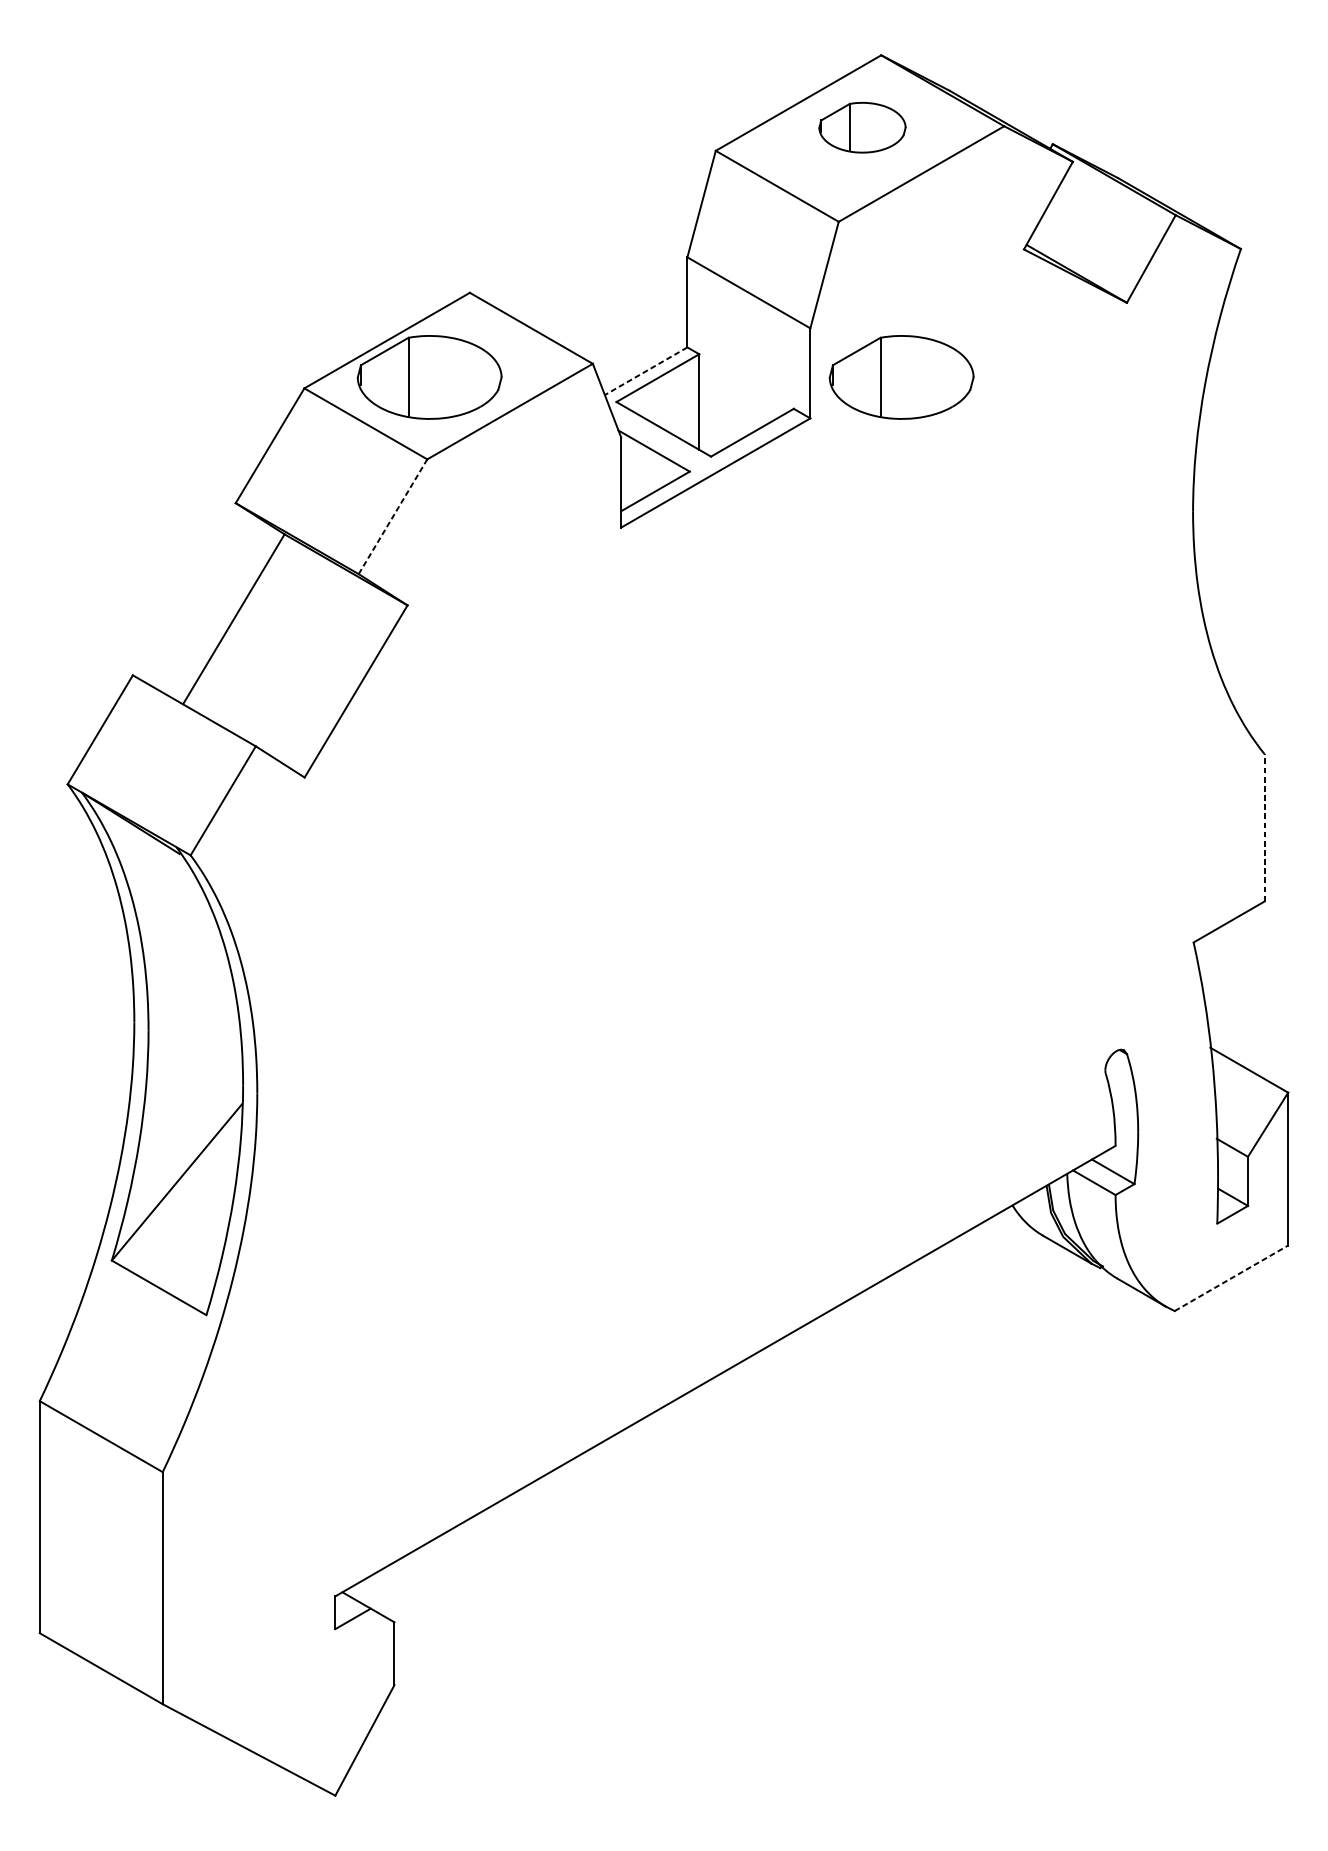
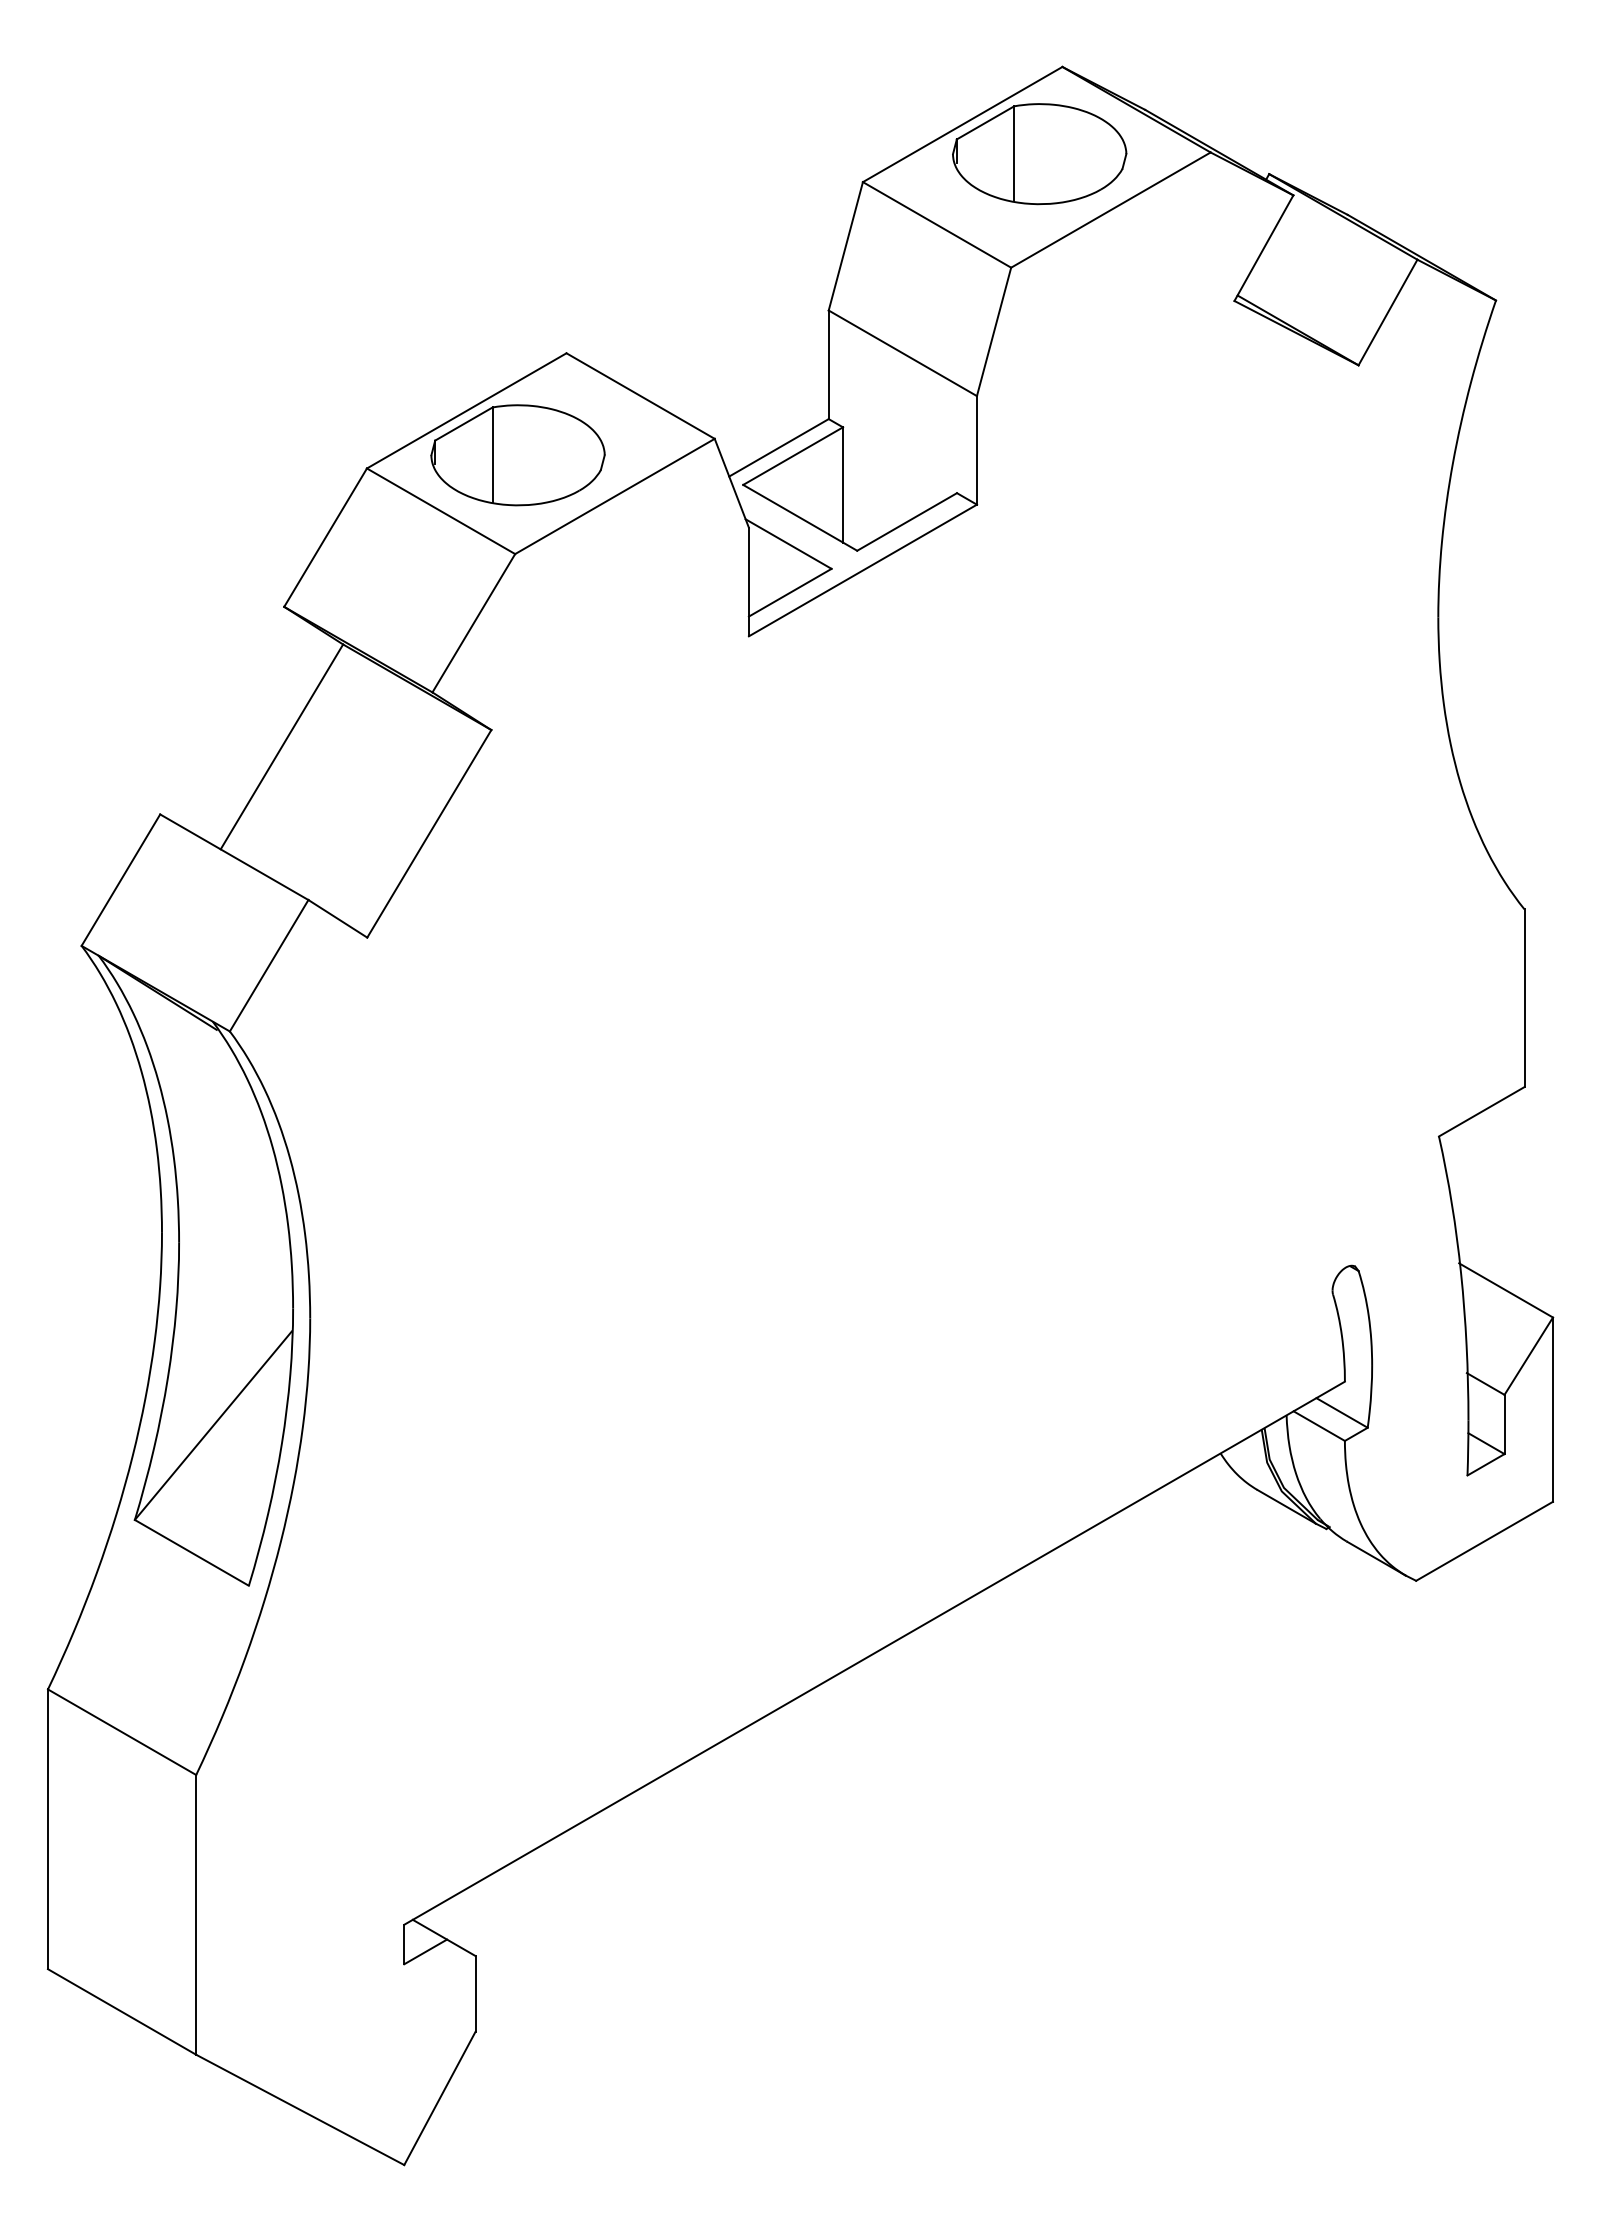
part: (862, 127) -> (1039, 154), size x1.67
line: (645, 371) -> (778, 448), dashed -> solid
part: (901, 377) -> (1086, 455), removed
line: (392, 516) -> (473, 623), dashed -> solid
line: (1264, 828) -> (1524, 998), dashed -> solid
line: (1231, 1278) -> (1484, 1541), dashed -> solid

